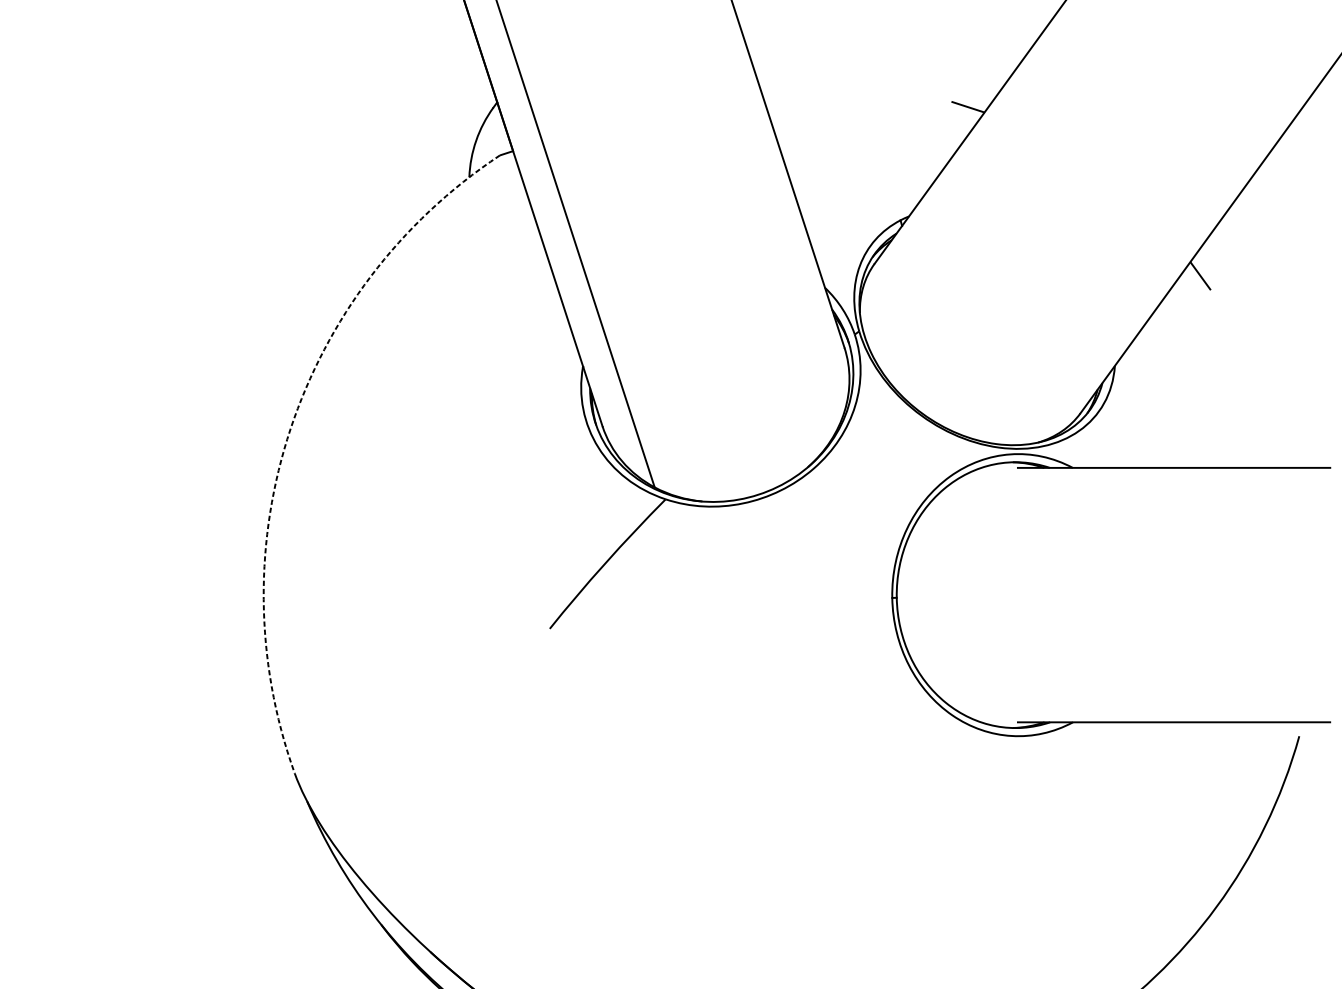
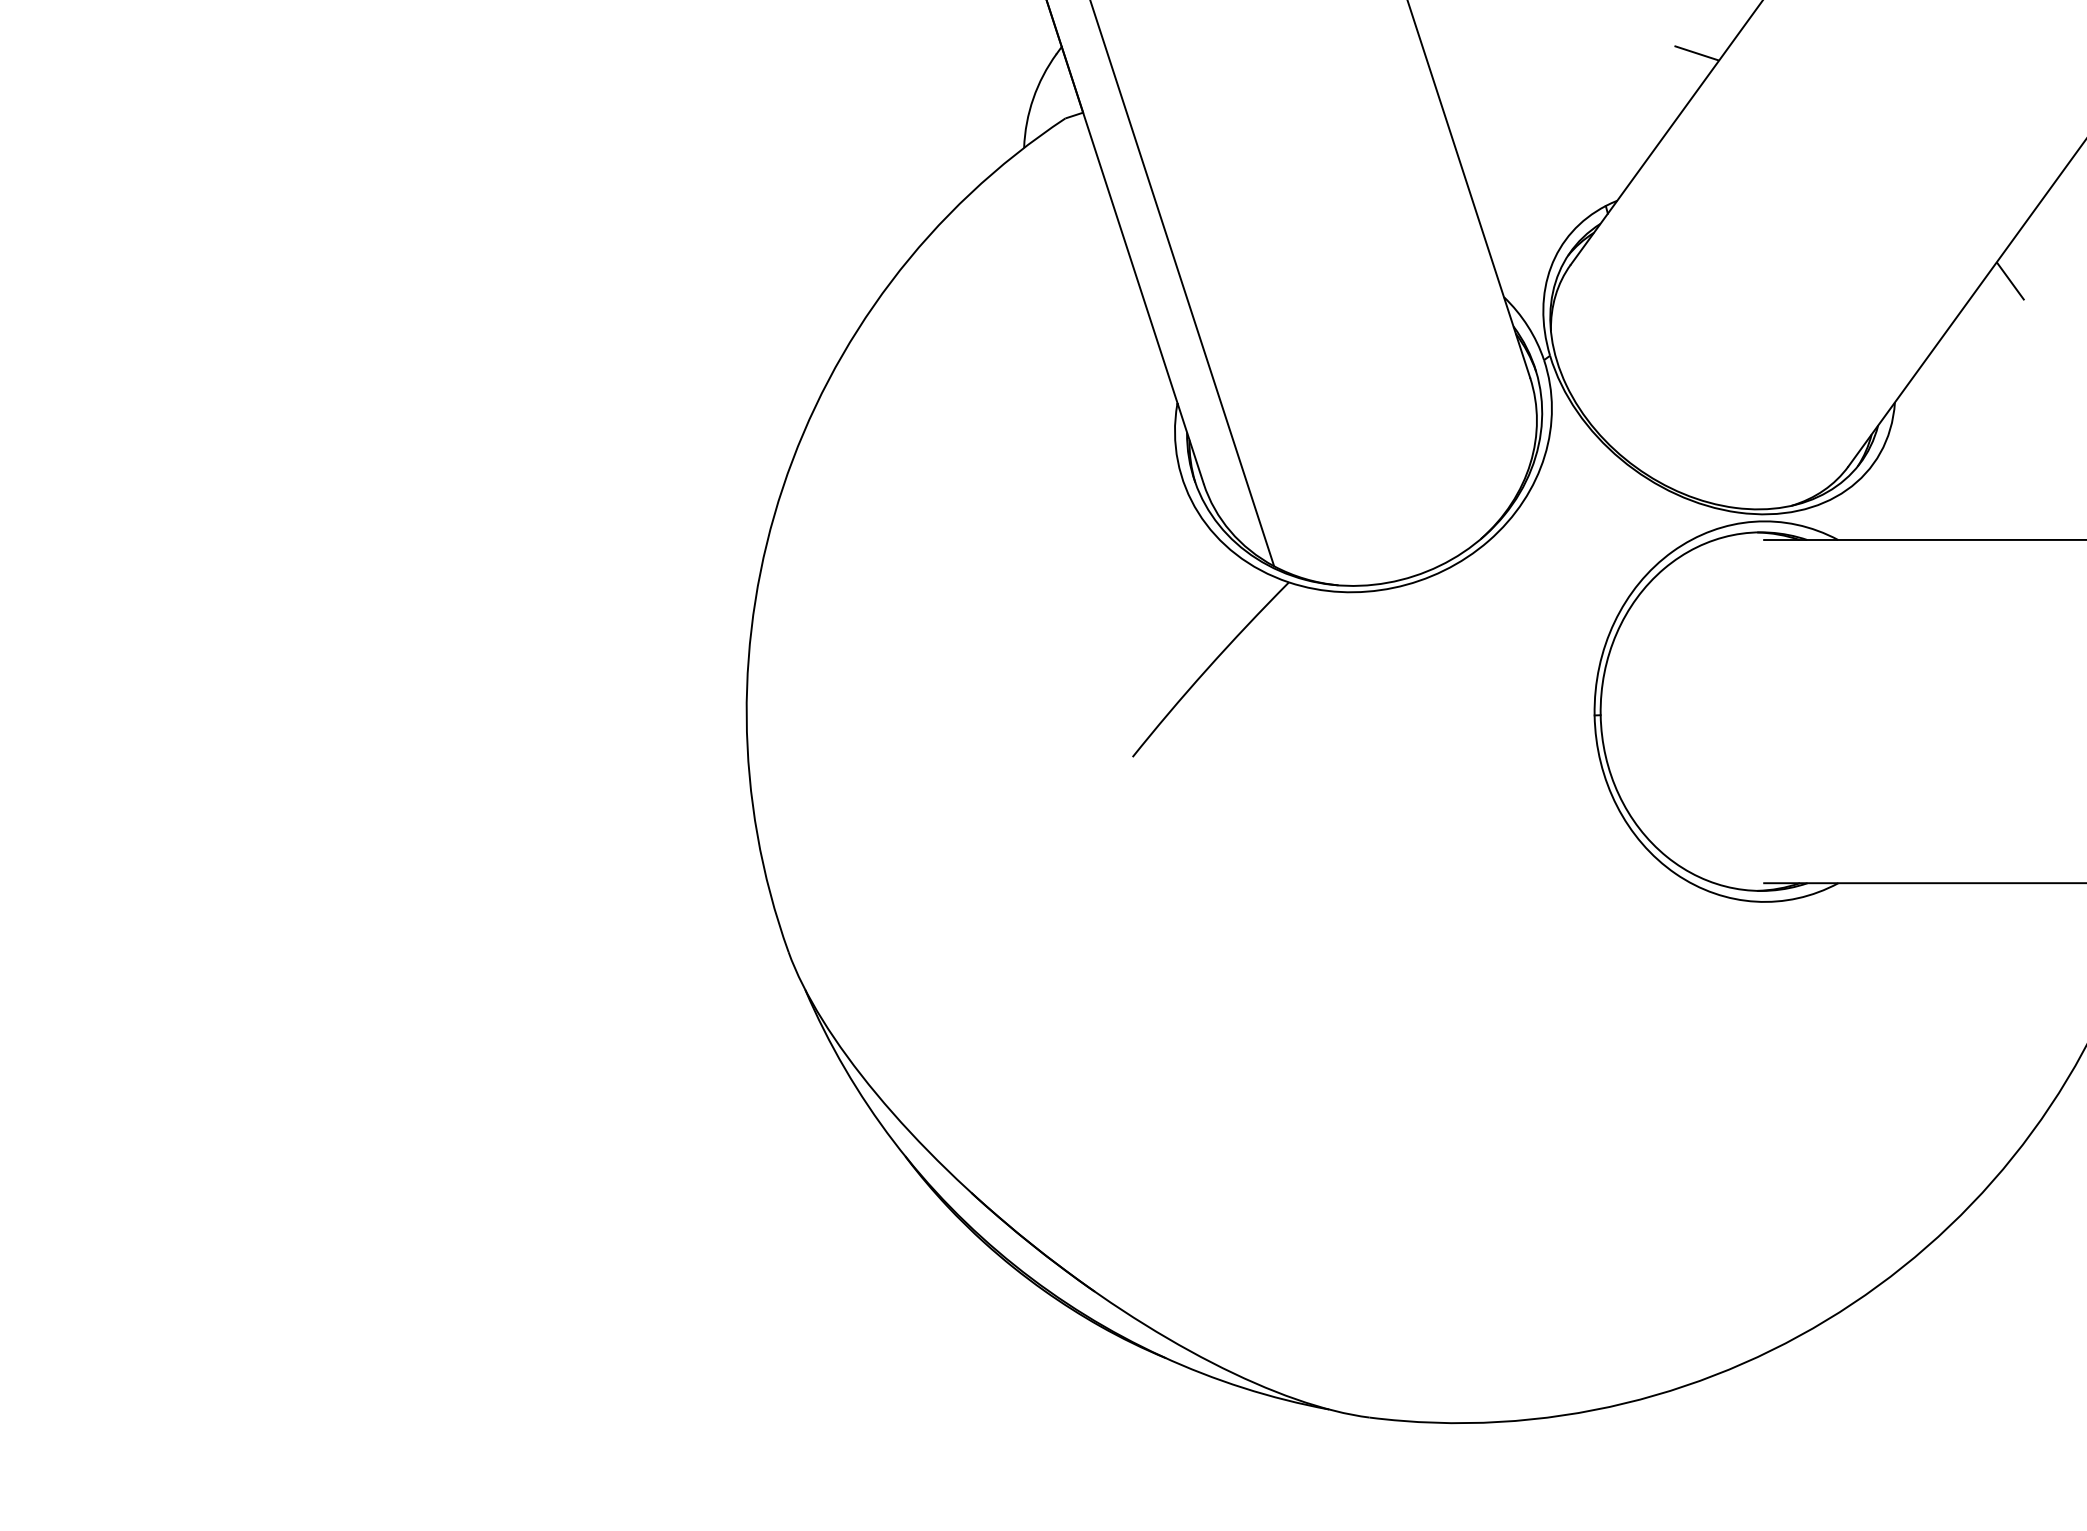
arc: (290, 428) -> (782, 487), dashed -> solid

